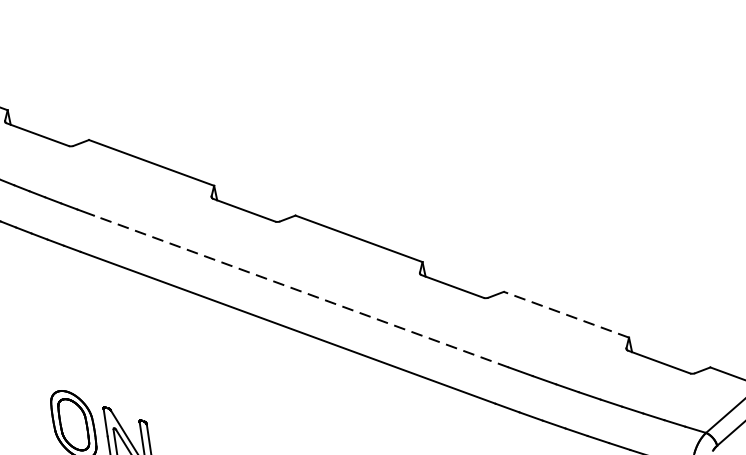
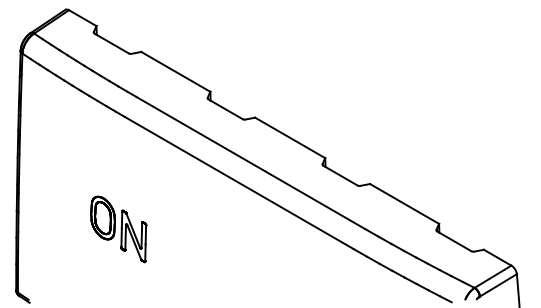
line: (300, 290) -> (250, 162), dashed -> solid
line: (566, 314) -> (404, 203), dashed -> solid

